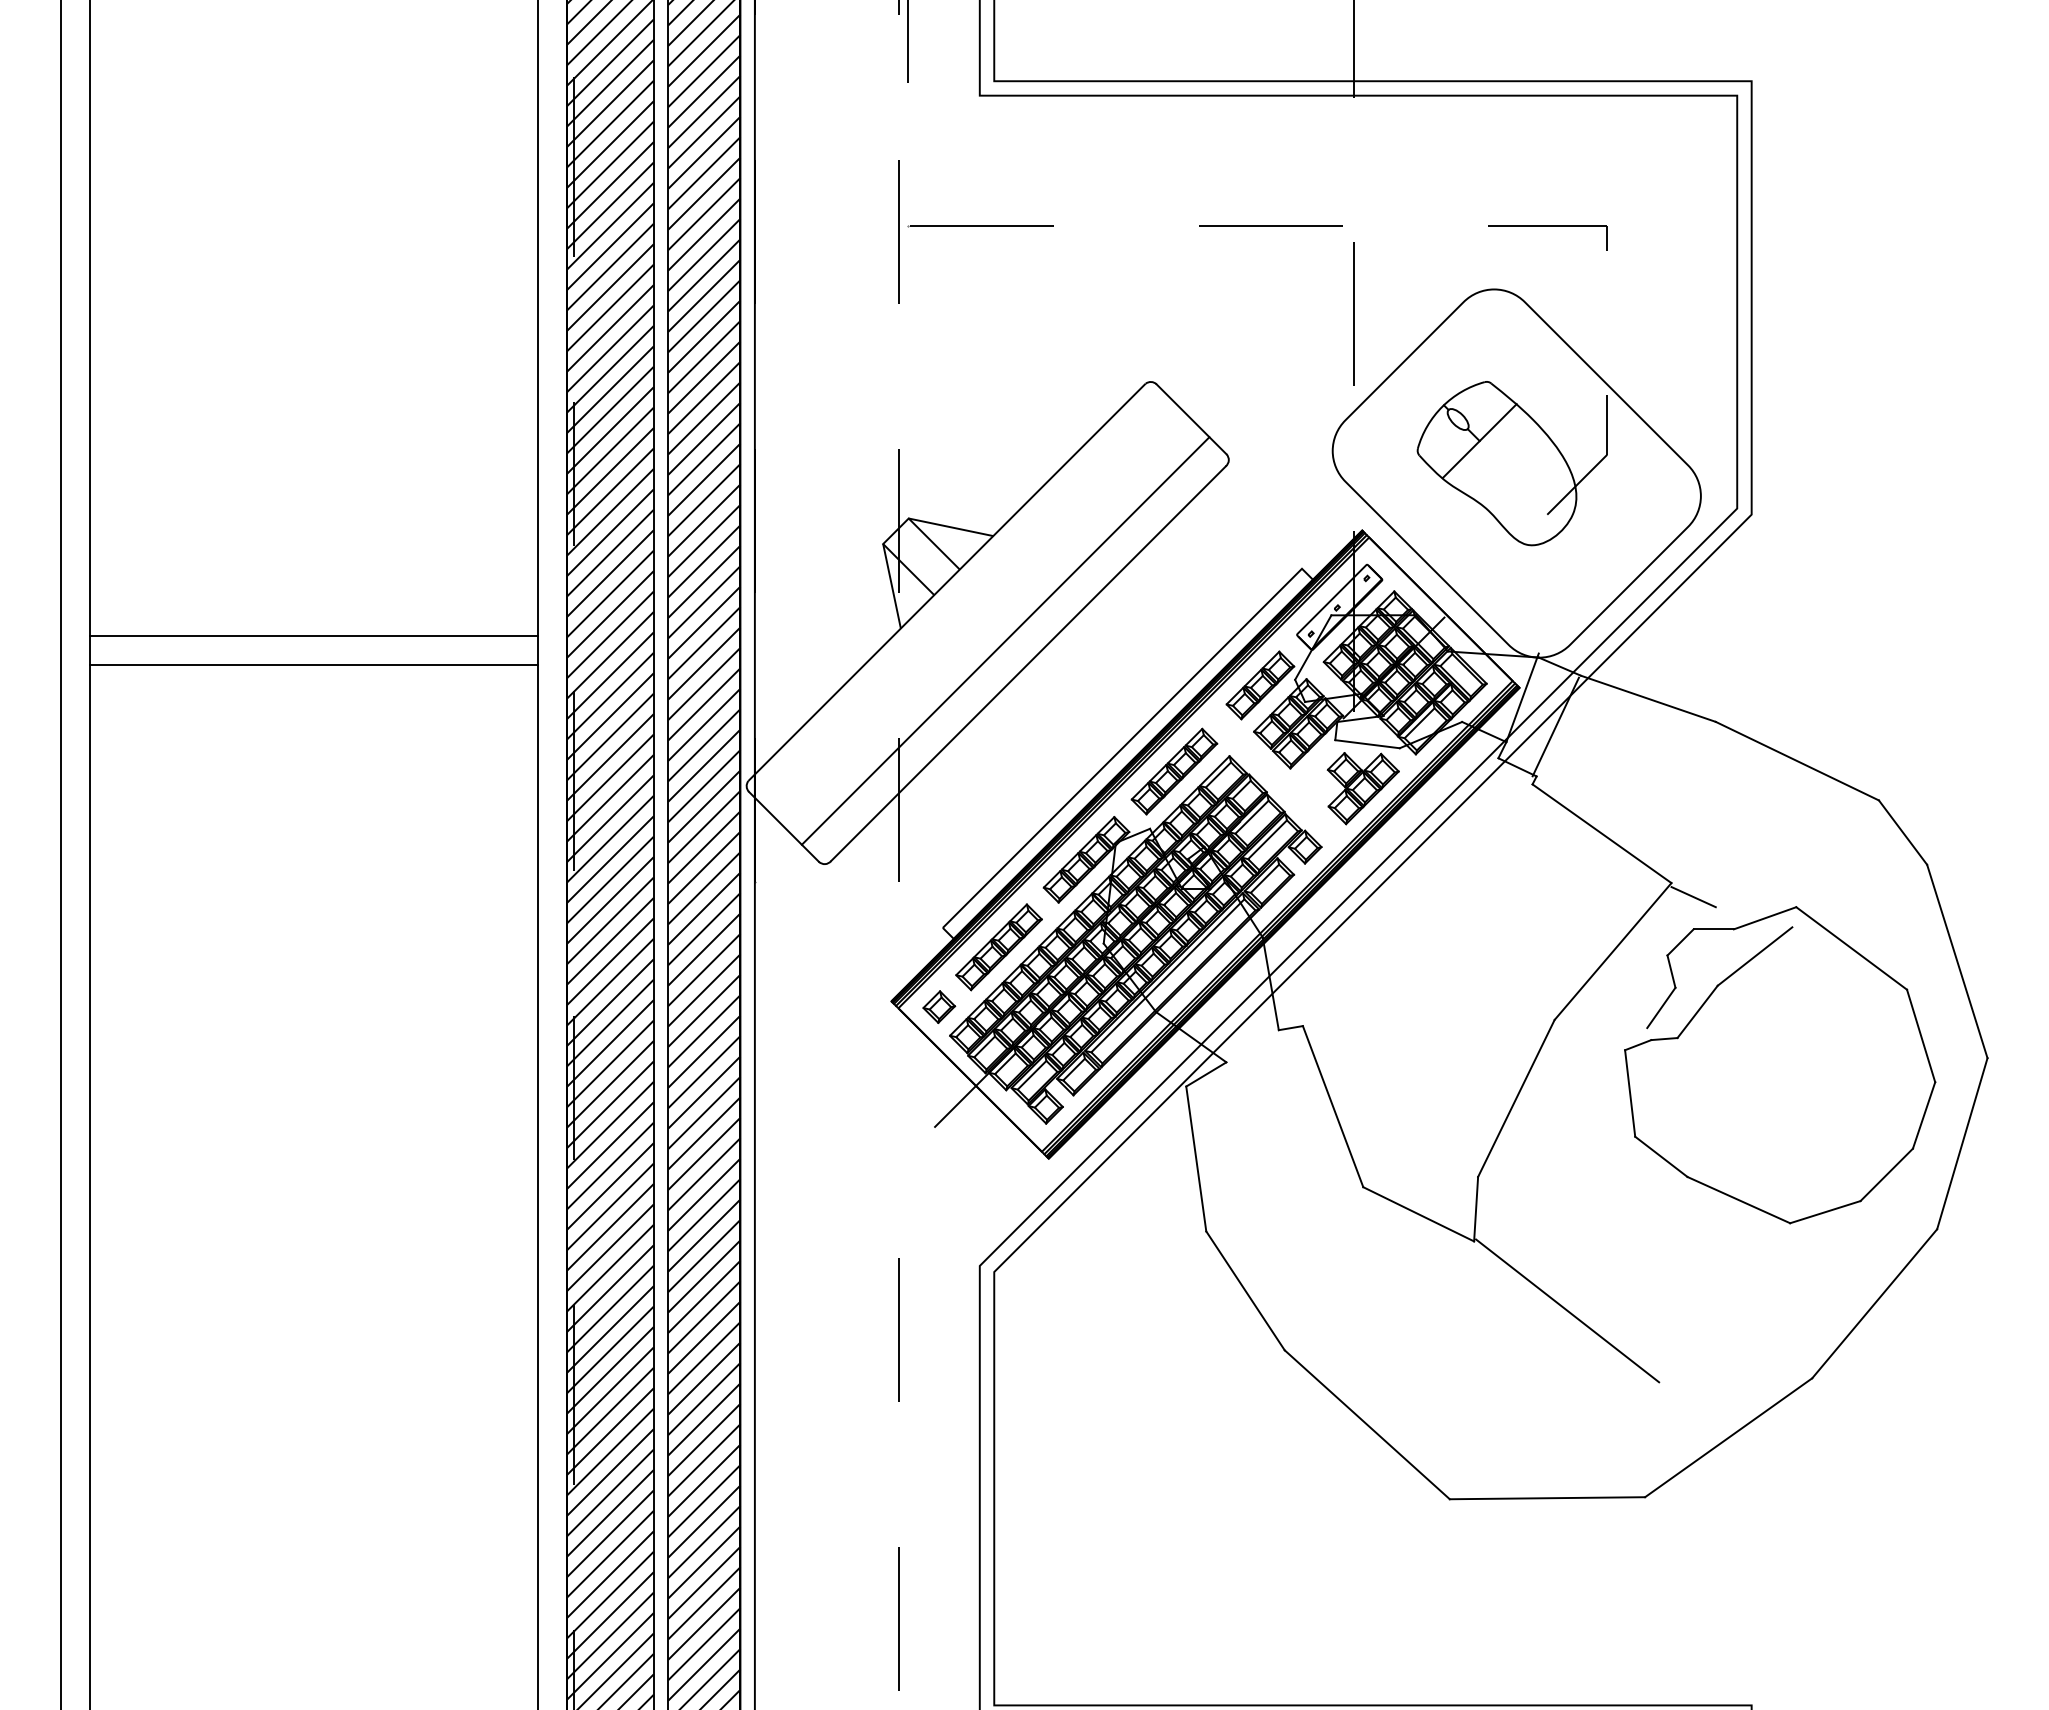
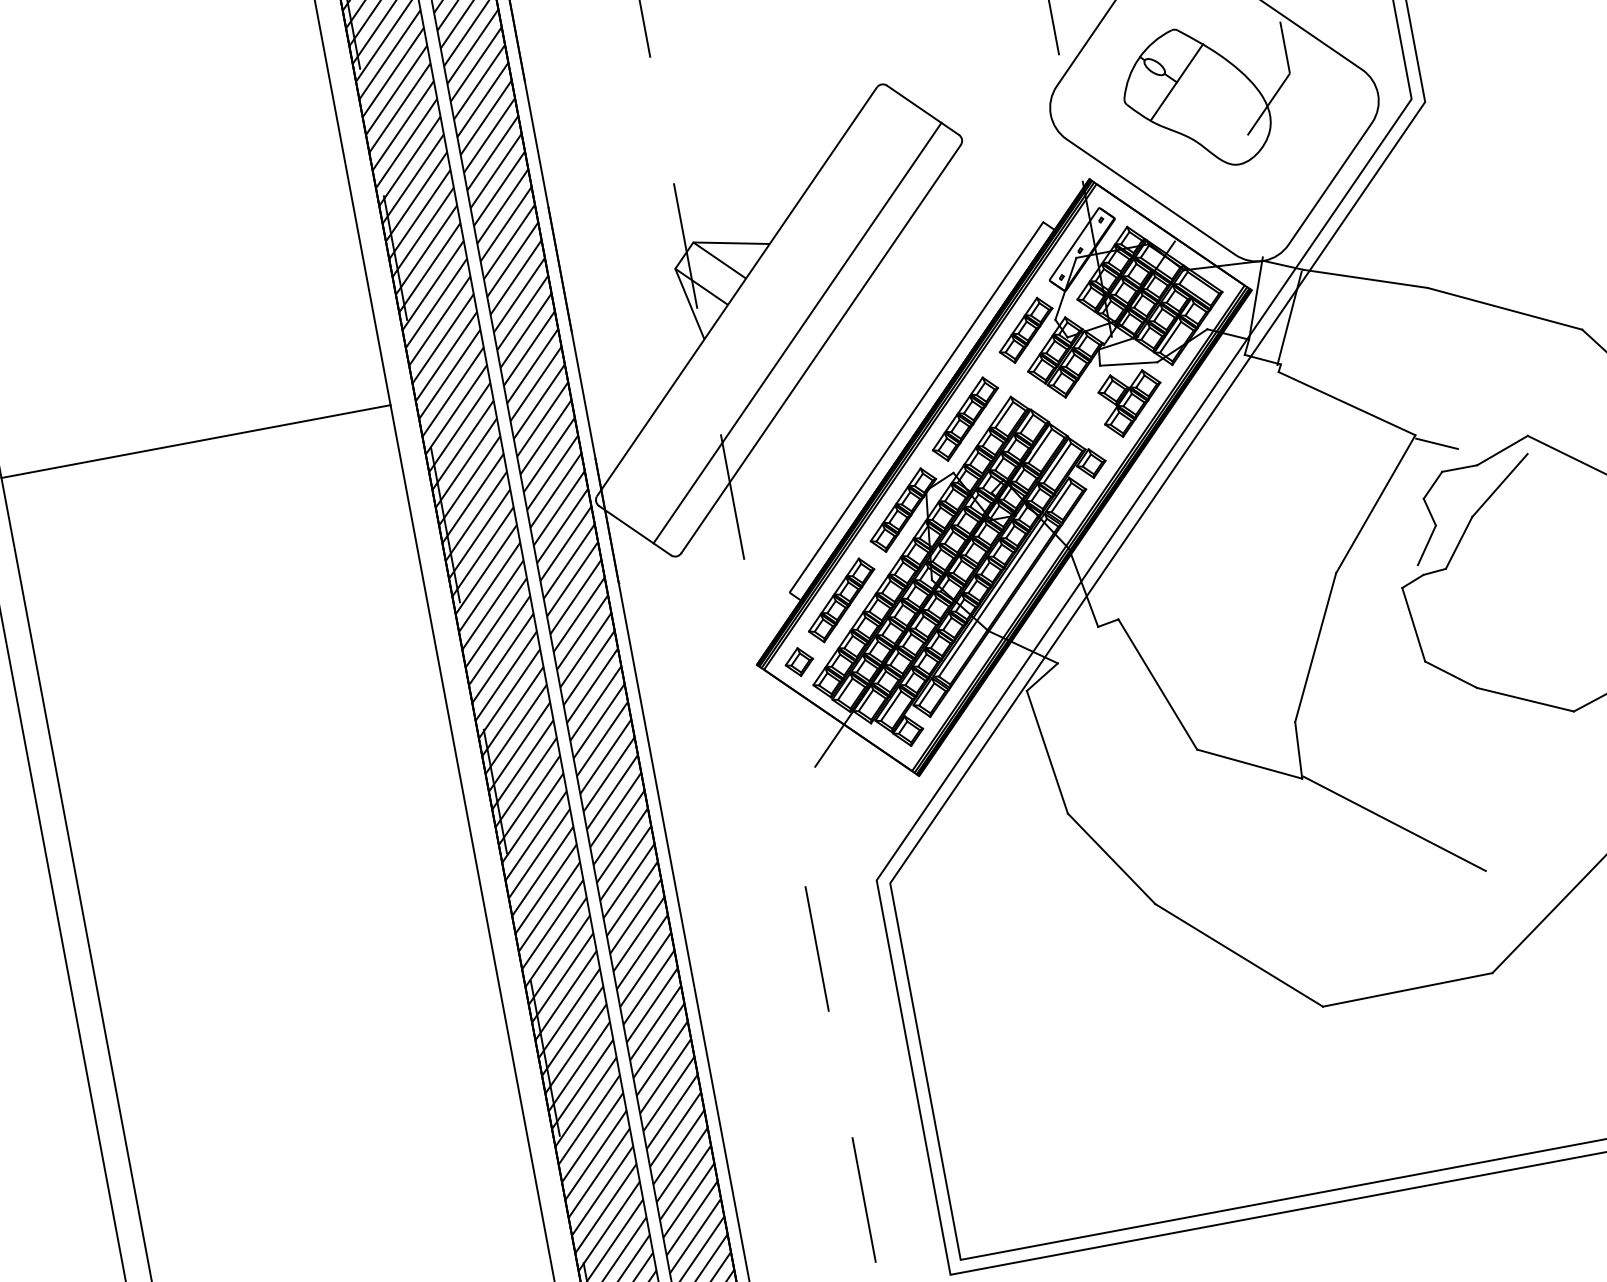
line: (314, 665) -> (200, 466), removed

